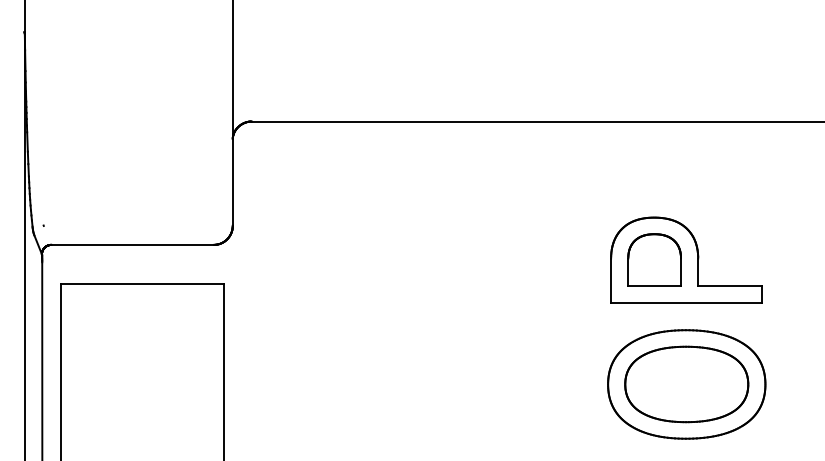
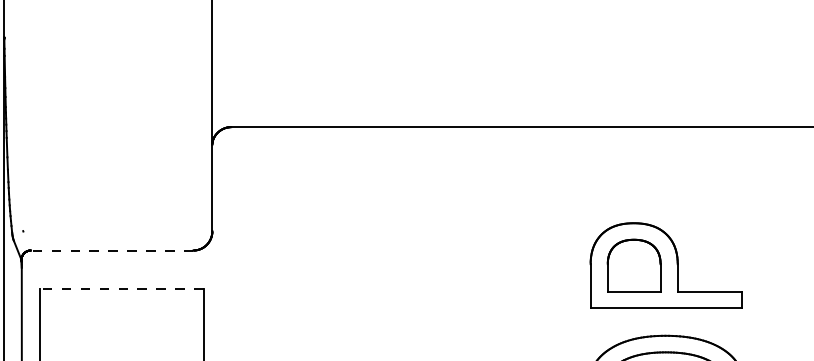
line: (132, 244) -> (112, 250), solid -> dashed
line: (142, 283) -> (122, 289), solid -> dashed

